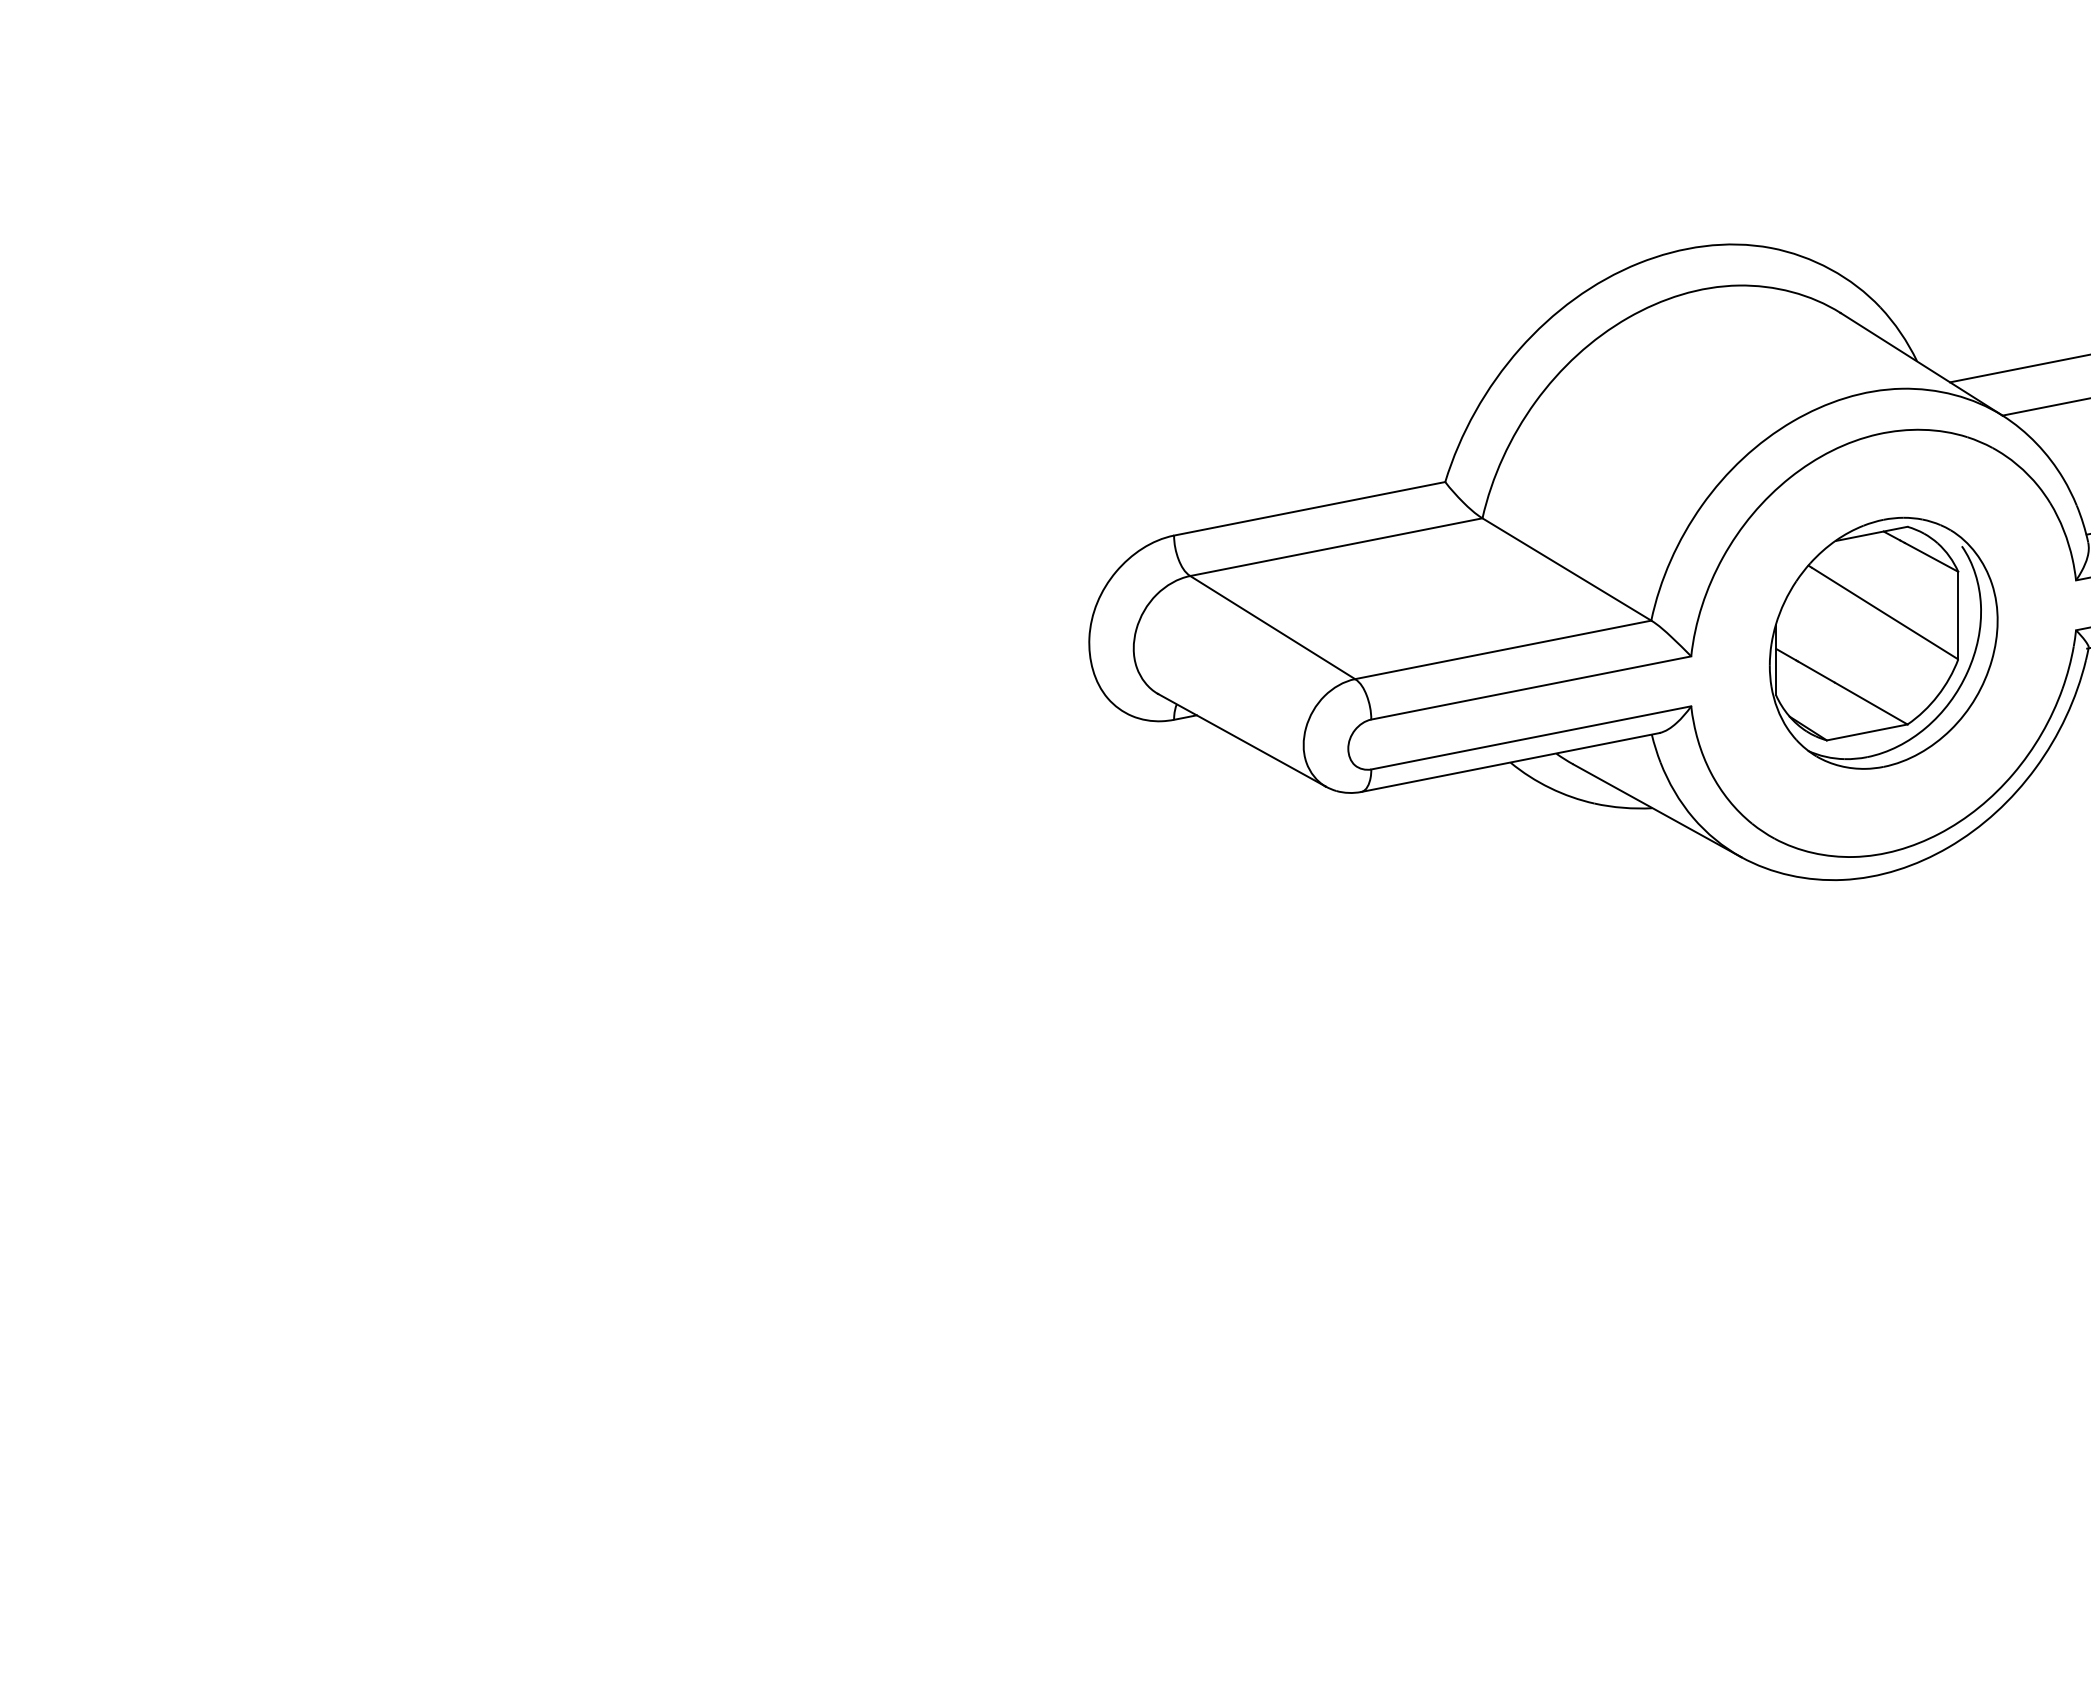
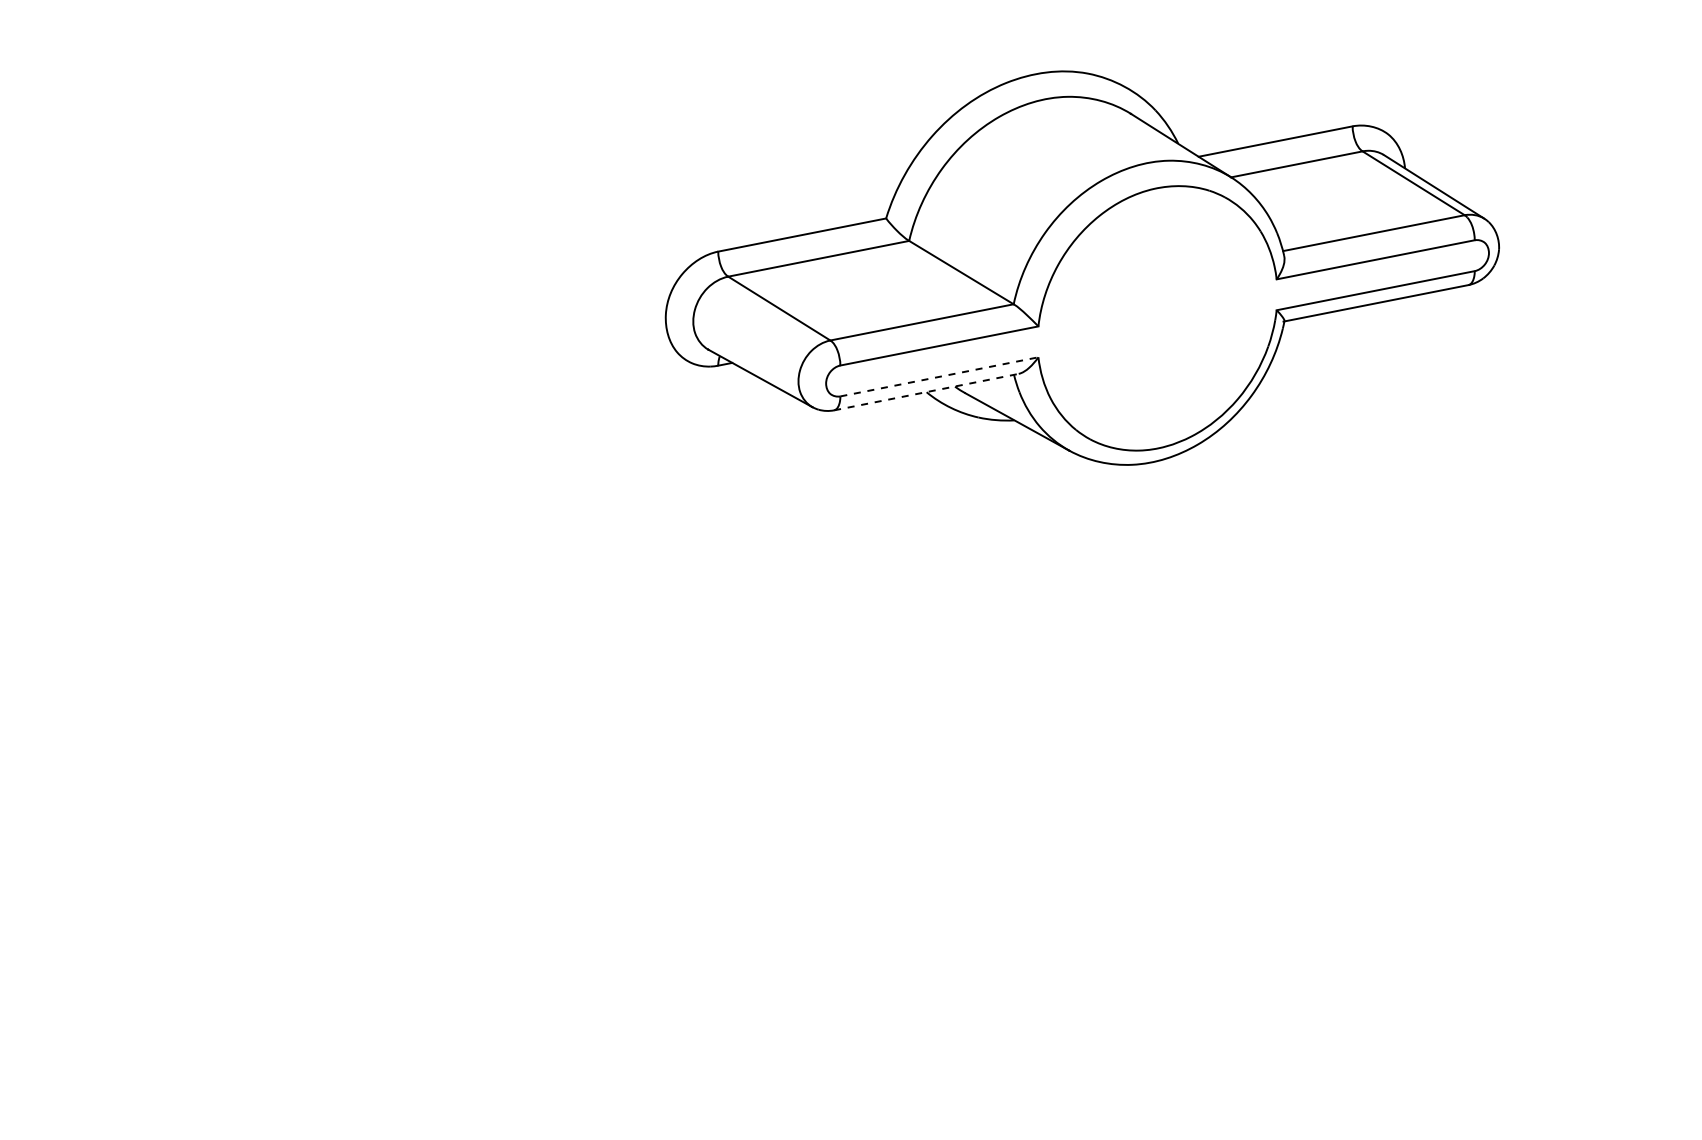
part: (1883, 641) -> (1157, 317), removed
line: (1531, 737) -> (939, 376), solid -> dashed
line: (1512, 763) -> (927, 392), solid -> dashed

